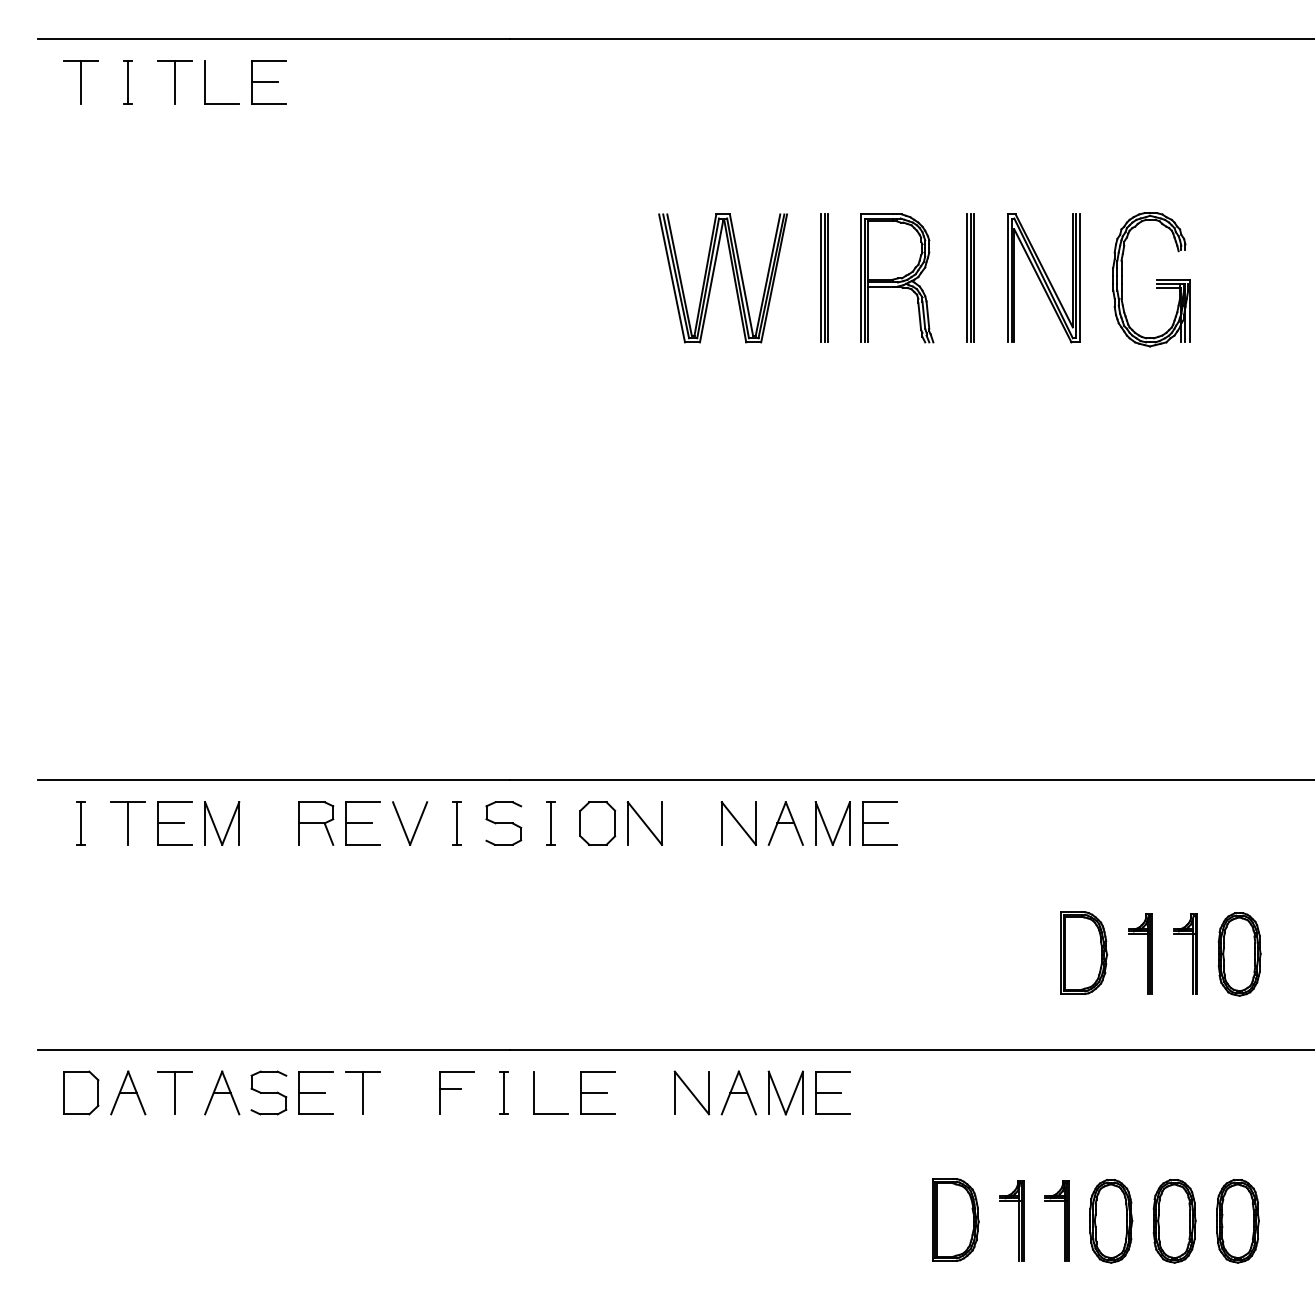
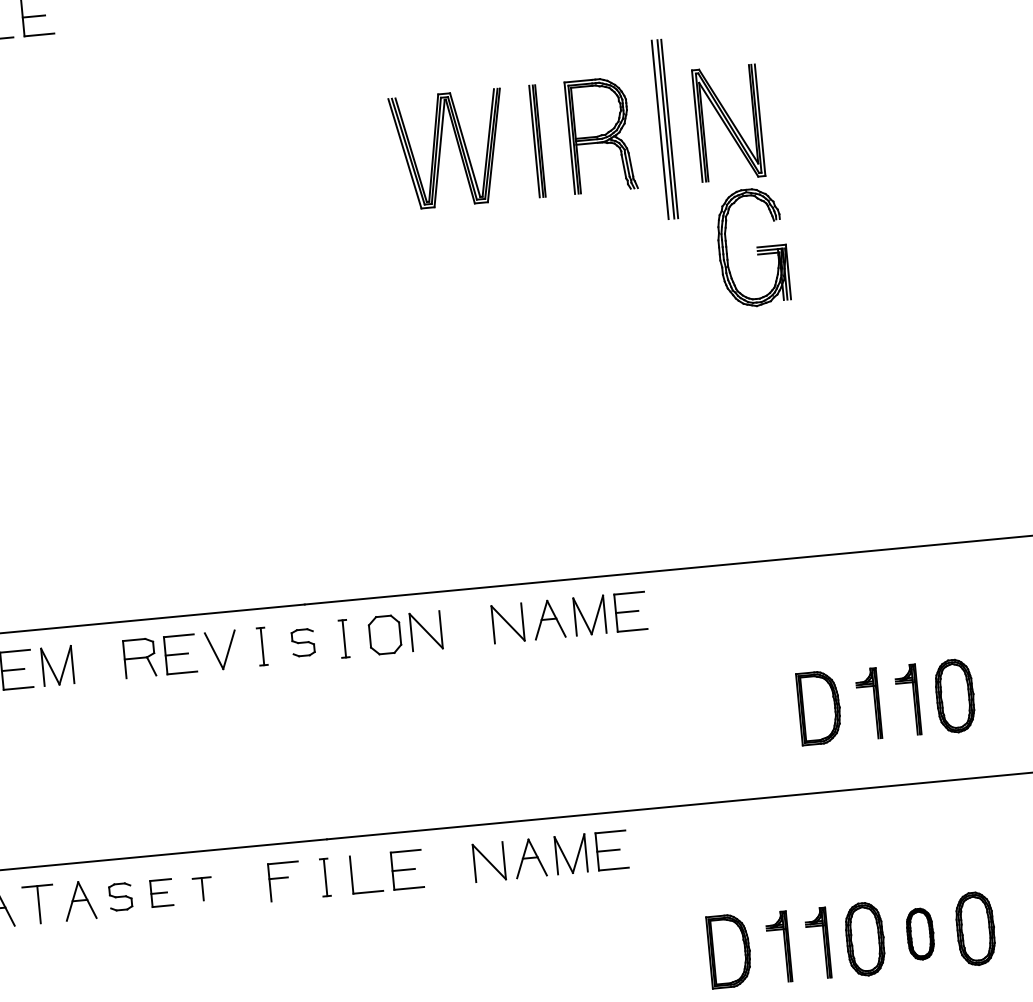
part: (970, 277) -> (664, 128), size x1.6
part: (1151, 279) -> (752, 247), moved
part: (503, 823) -> (302, 642), size x0.7
part: (268, 1092) -> (120, 896), size x0.7
part: (315, 1092) -> (161, 892), size x0.7
part: (362, 1092) -> (202, 888), size x0.6
part: (1174, 1221) -> (920, 934), size x0.7

